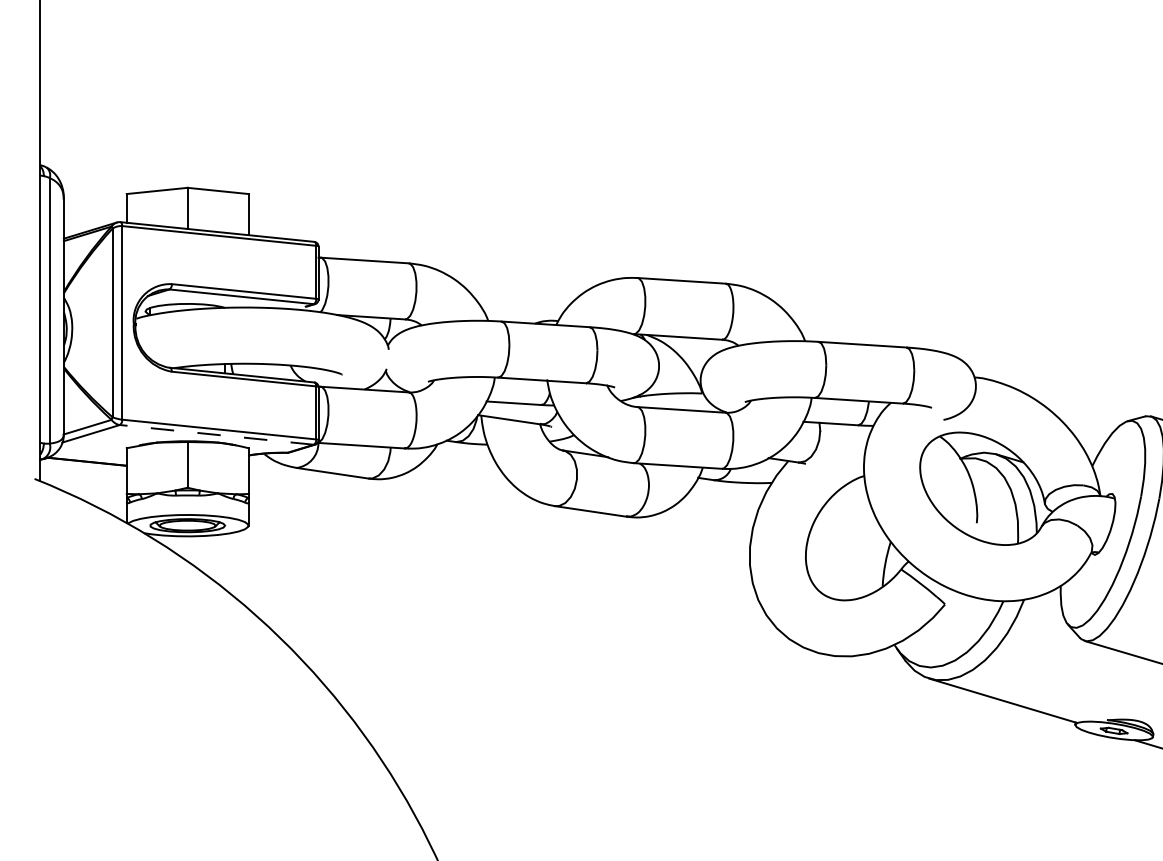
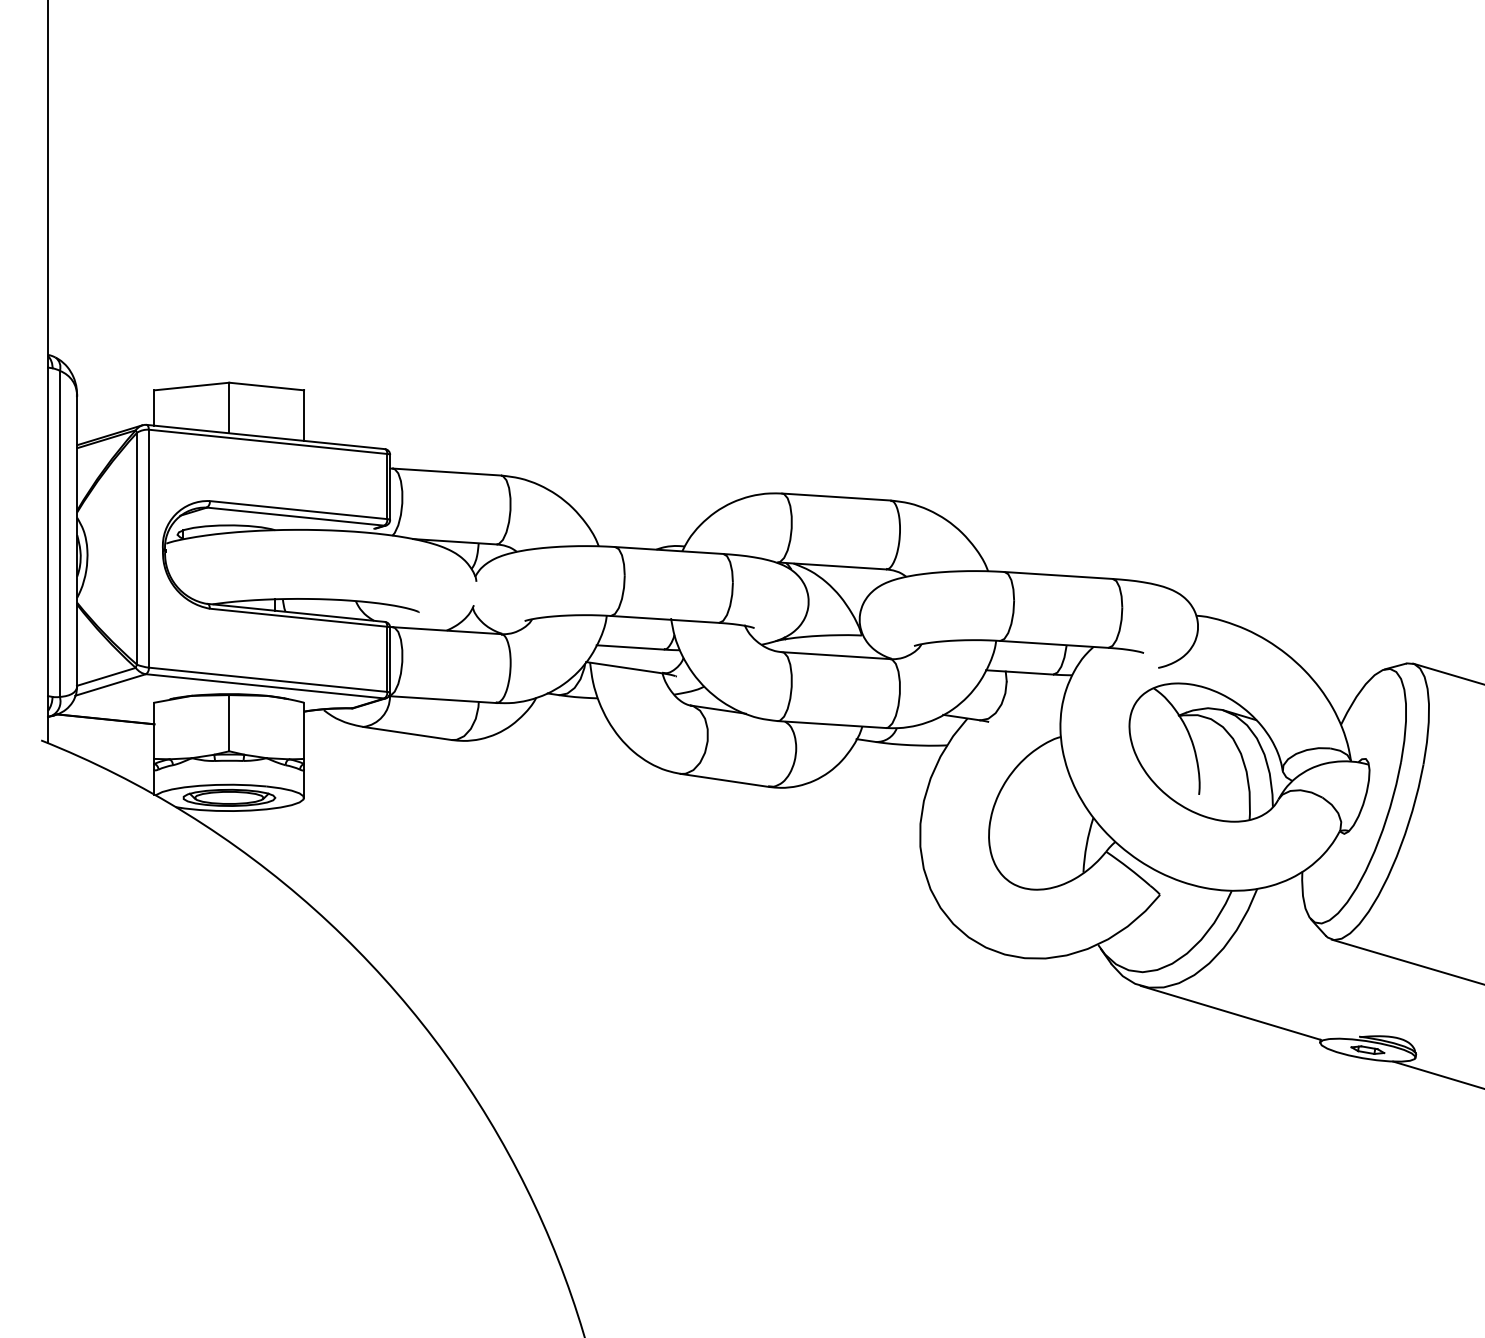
line: (217, 435) -> (265, 686), dashed -> solid

